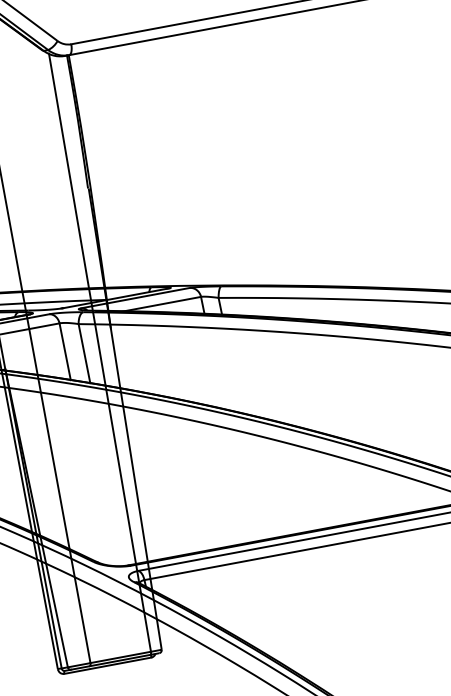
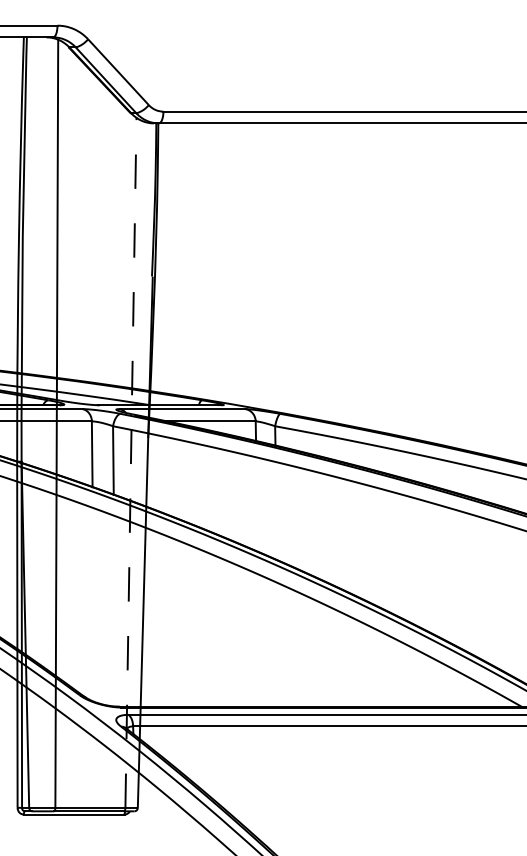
line: (99, 352) -> (130, 462), solid -> dashed

